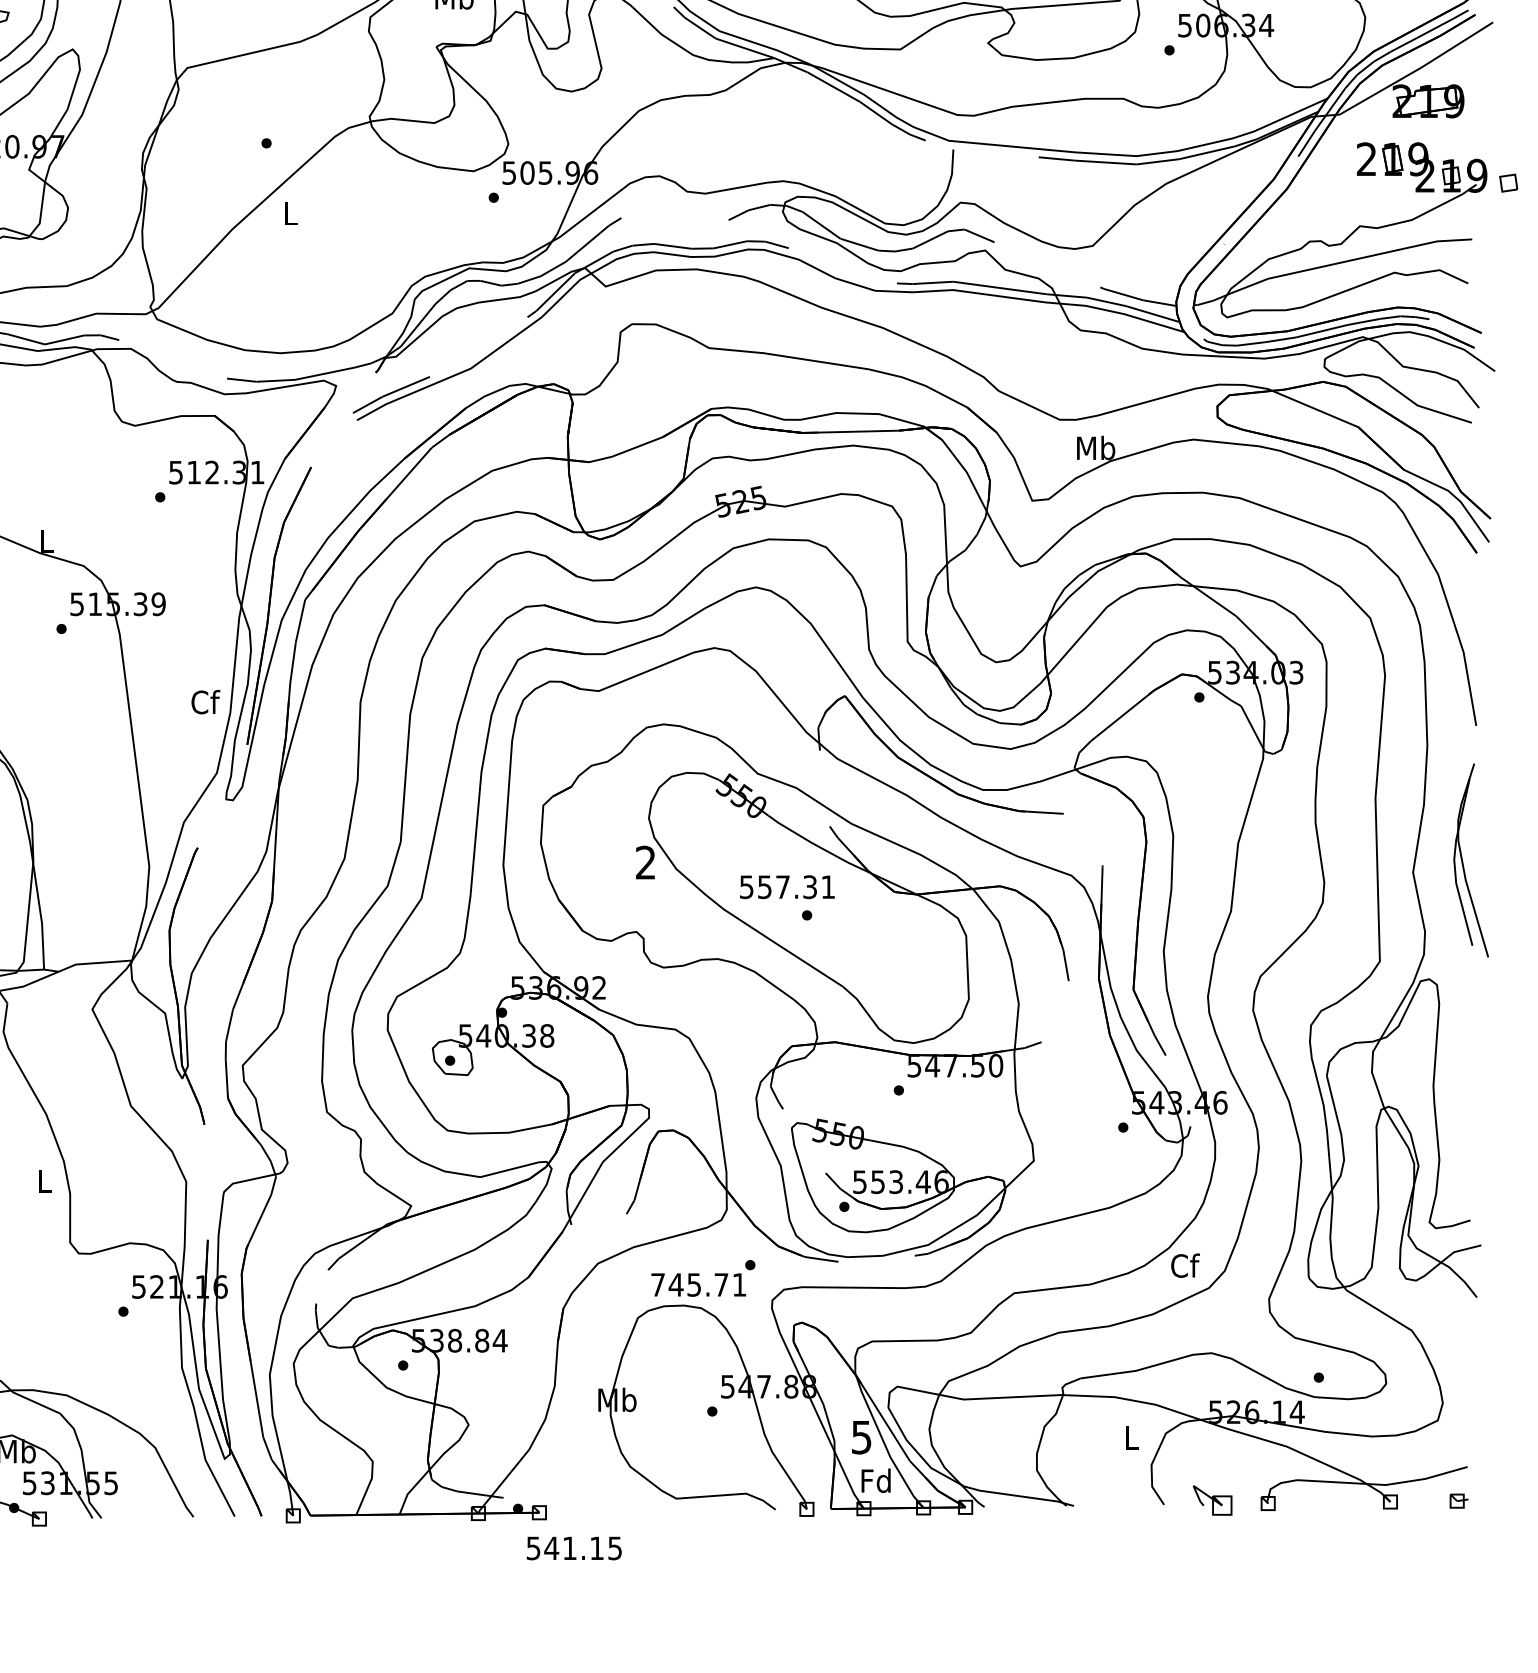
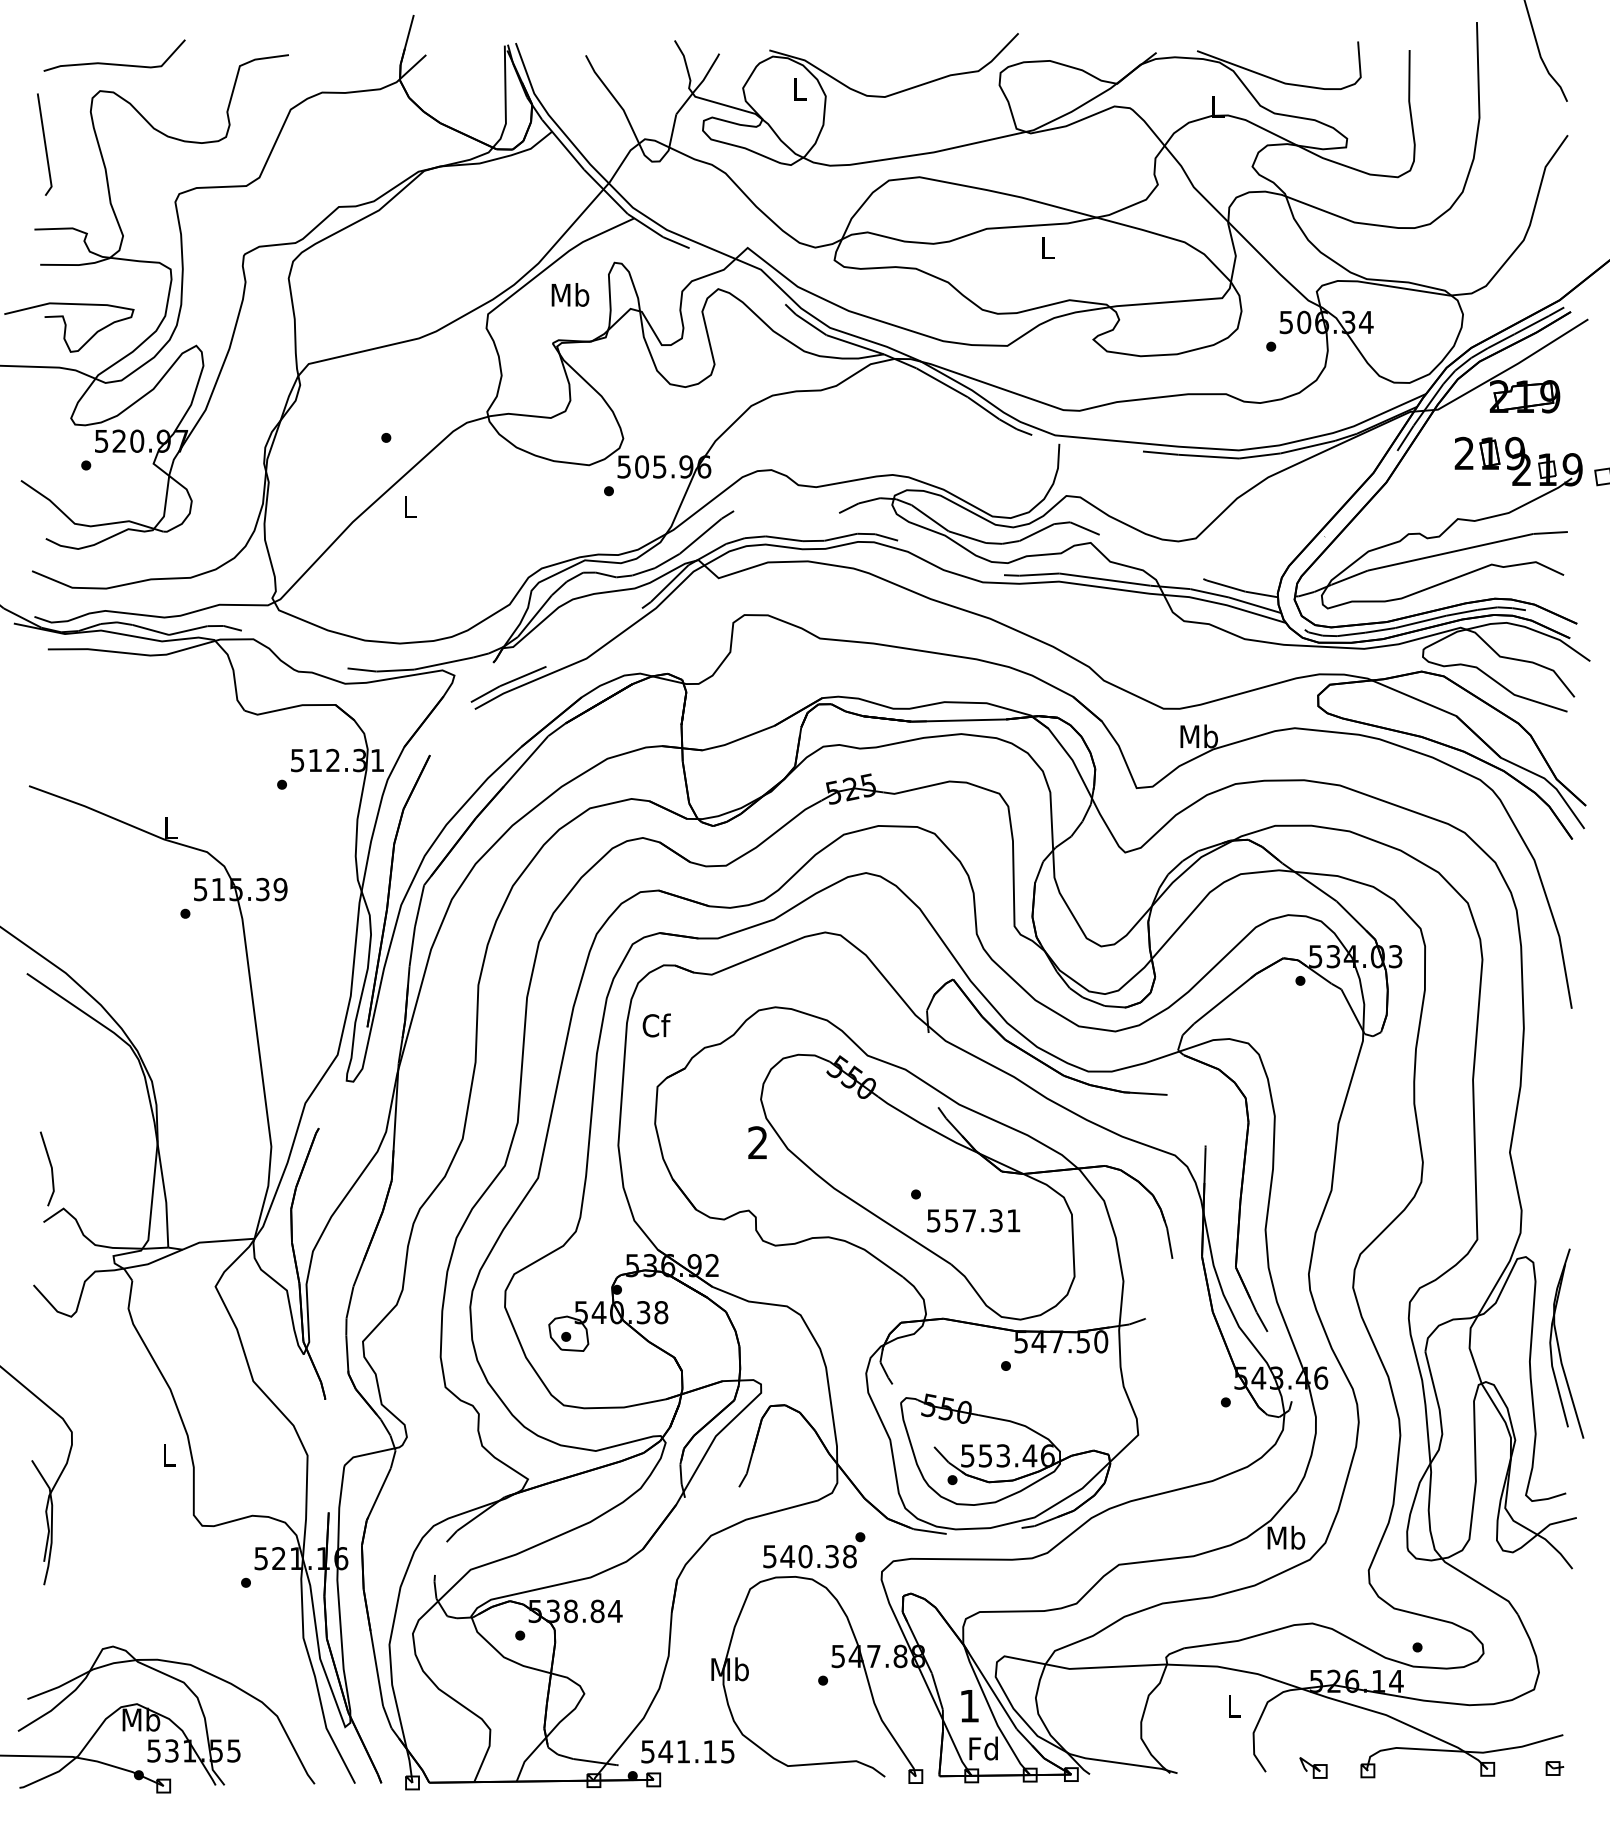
text: (205, 702) -> (656, 1025), moved
part: (1463, 862) -> (1559, 1345), moved
text: (787, 886) -> (973, 1220), moved
text: (1185, 1265) -> (1286, 1537), Cf -> Mb
text: (698, 1284) -> (809, 1556), 745.71 -> 540.38
text: (861, 1437) -> (969, 1706), 5 -> 1
part: (1212, 1500) -> (1313, 1767), size x0.71
text: (573, 1548) -> (687, 1751), moved

